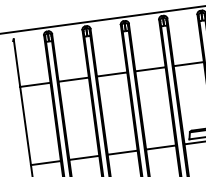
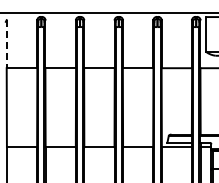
line: (16, 63) -> (6, 44), solid -> dashed

